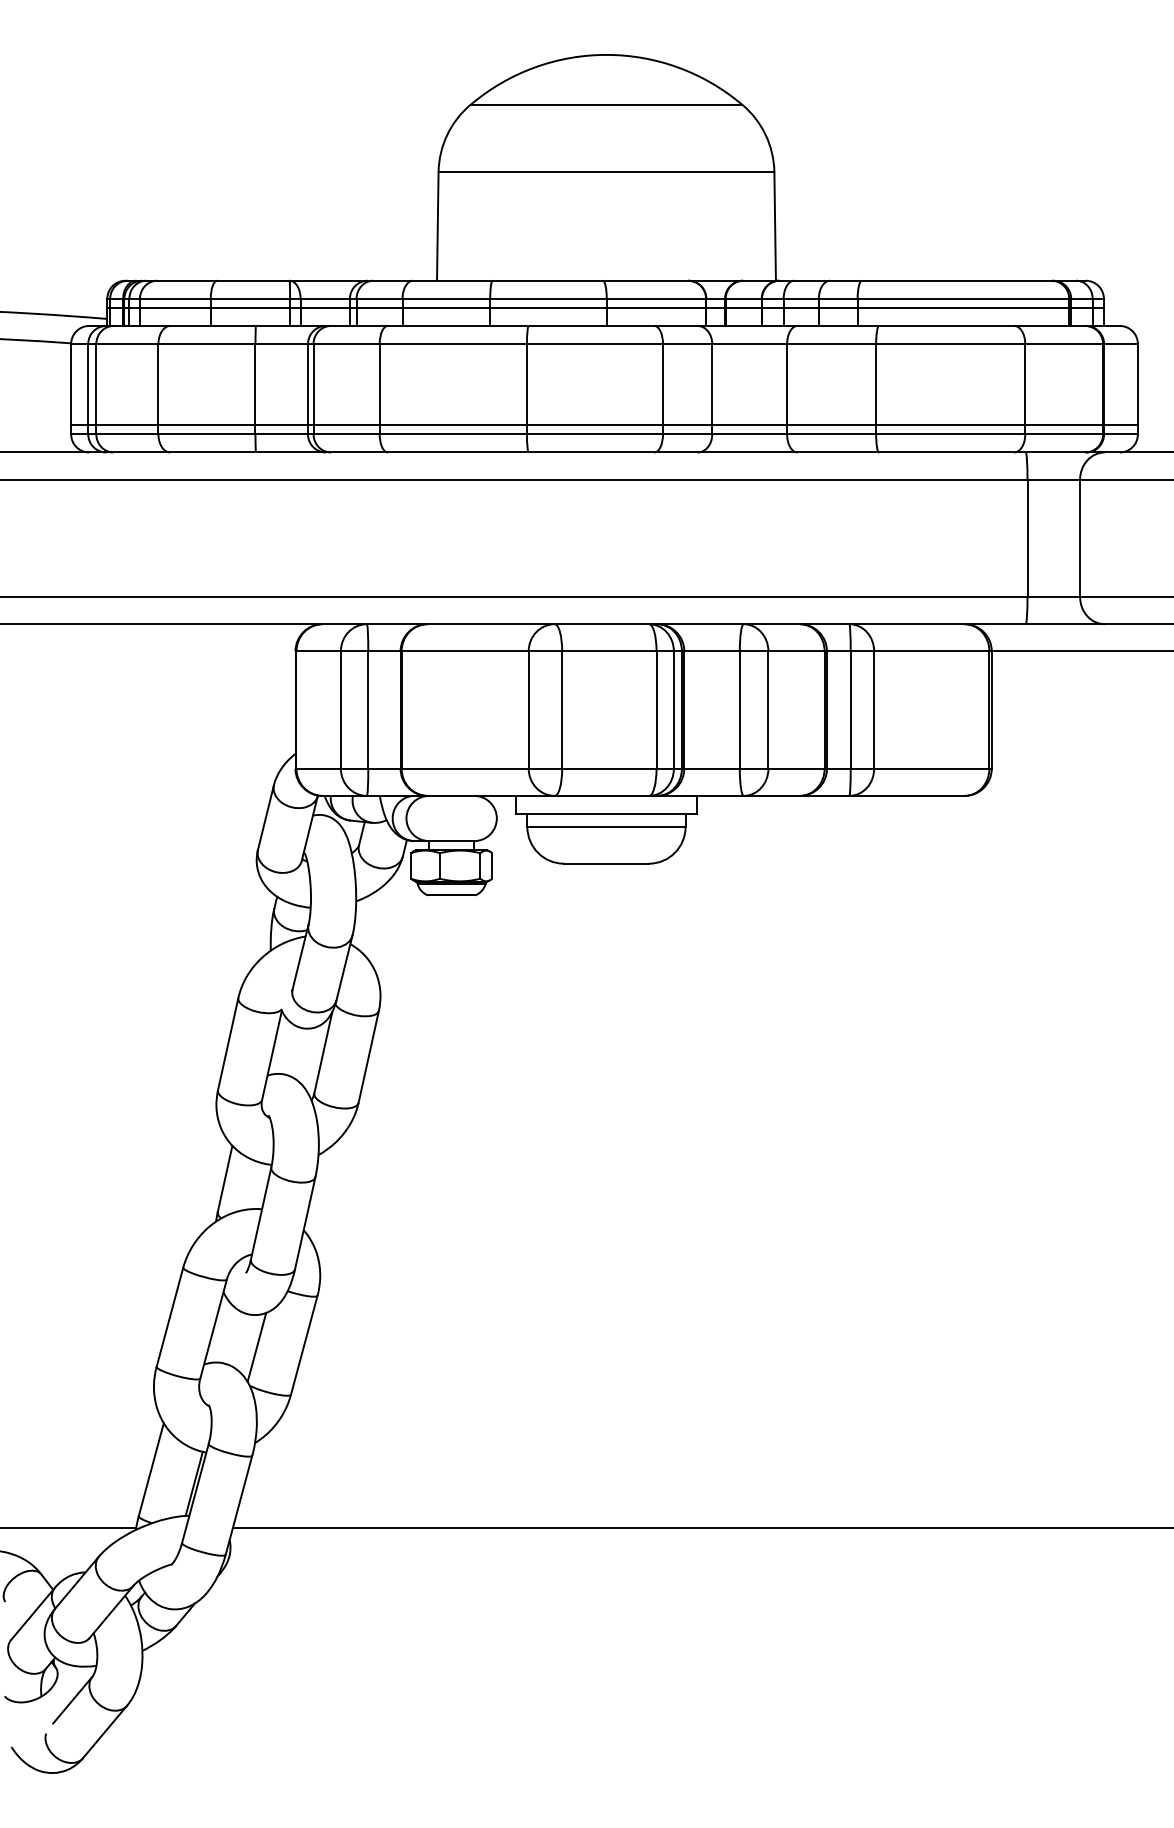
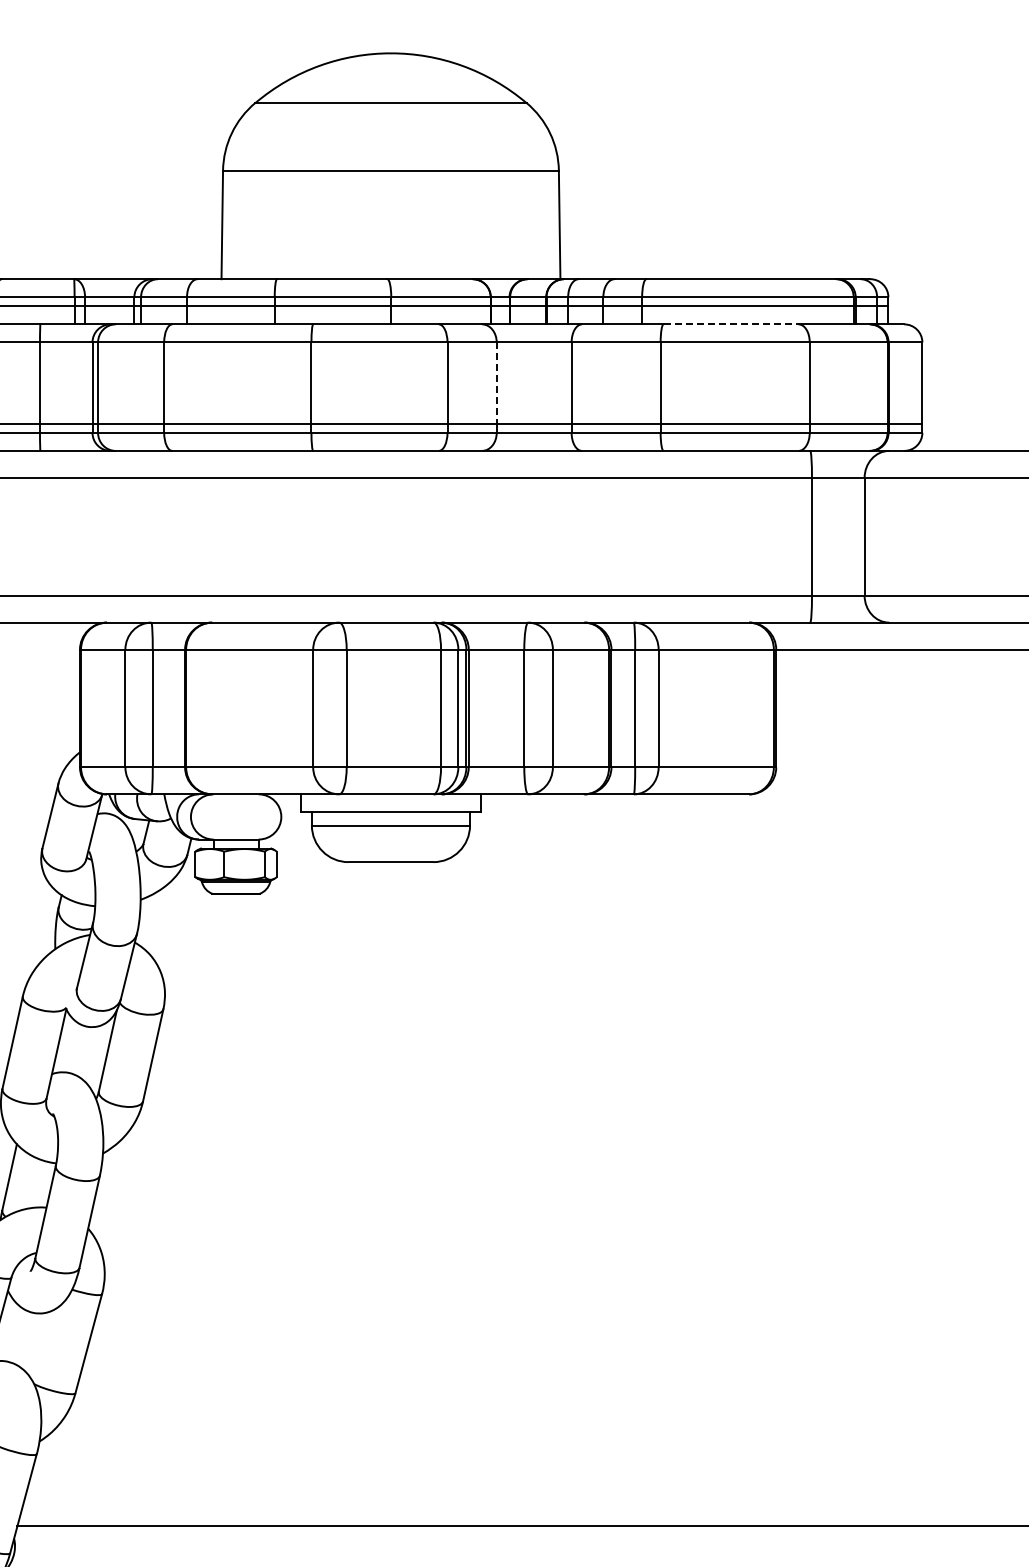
line: (946, 325) -> (730, 323), solid -> dashed
line: (712, 384) -> (496, 382), solid -> dashed
line: (256, 1346) -> (40, 1344), removed

